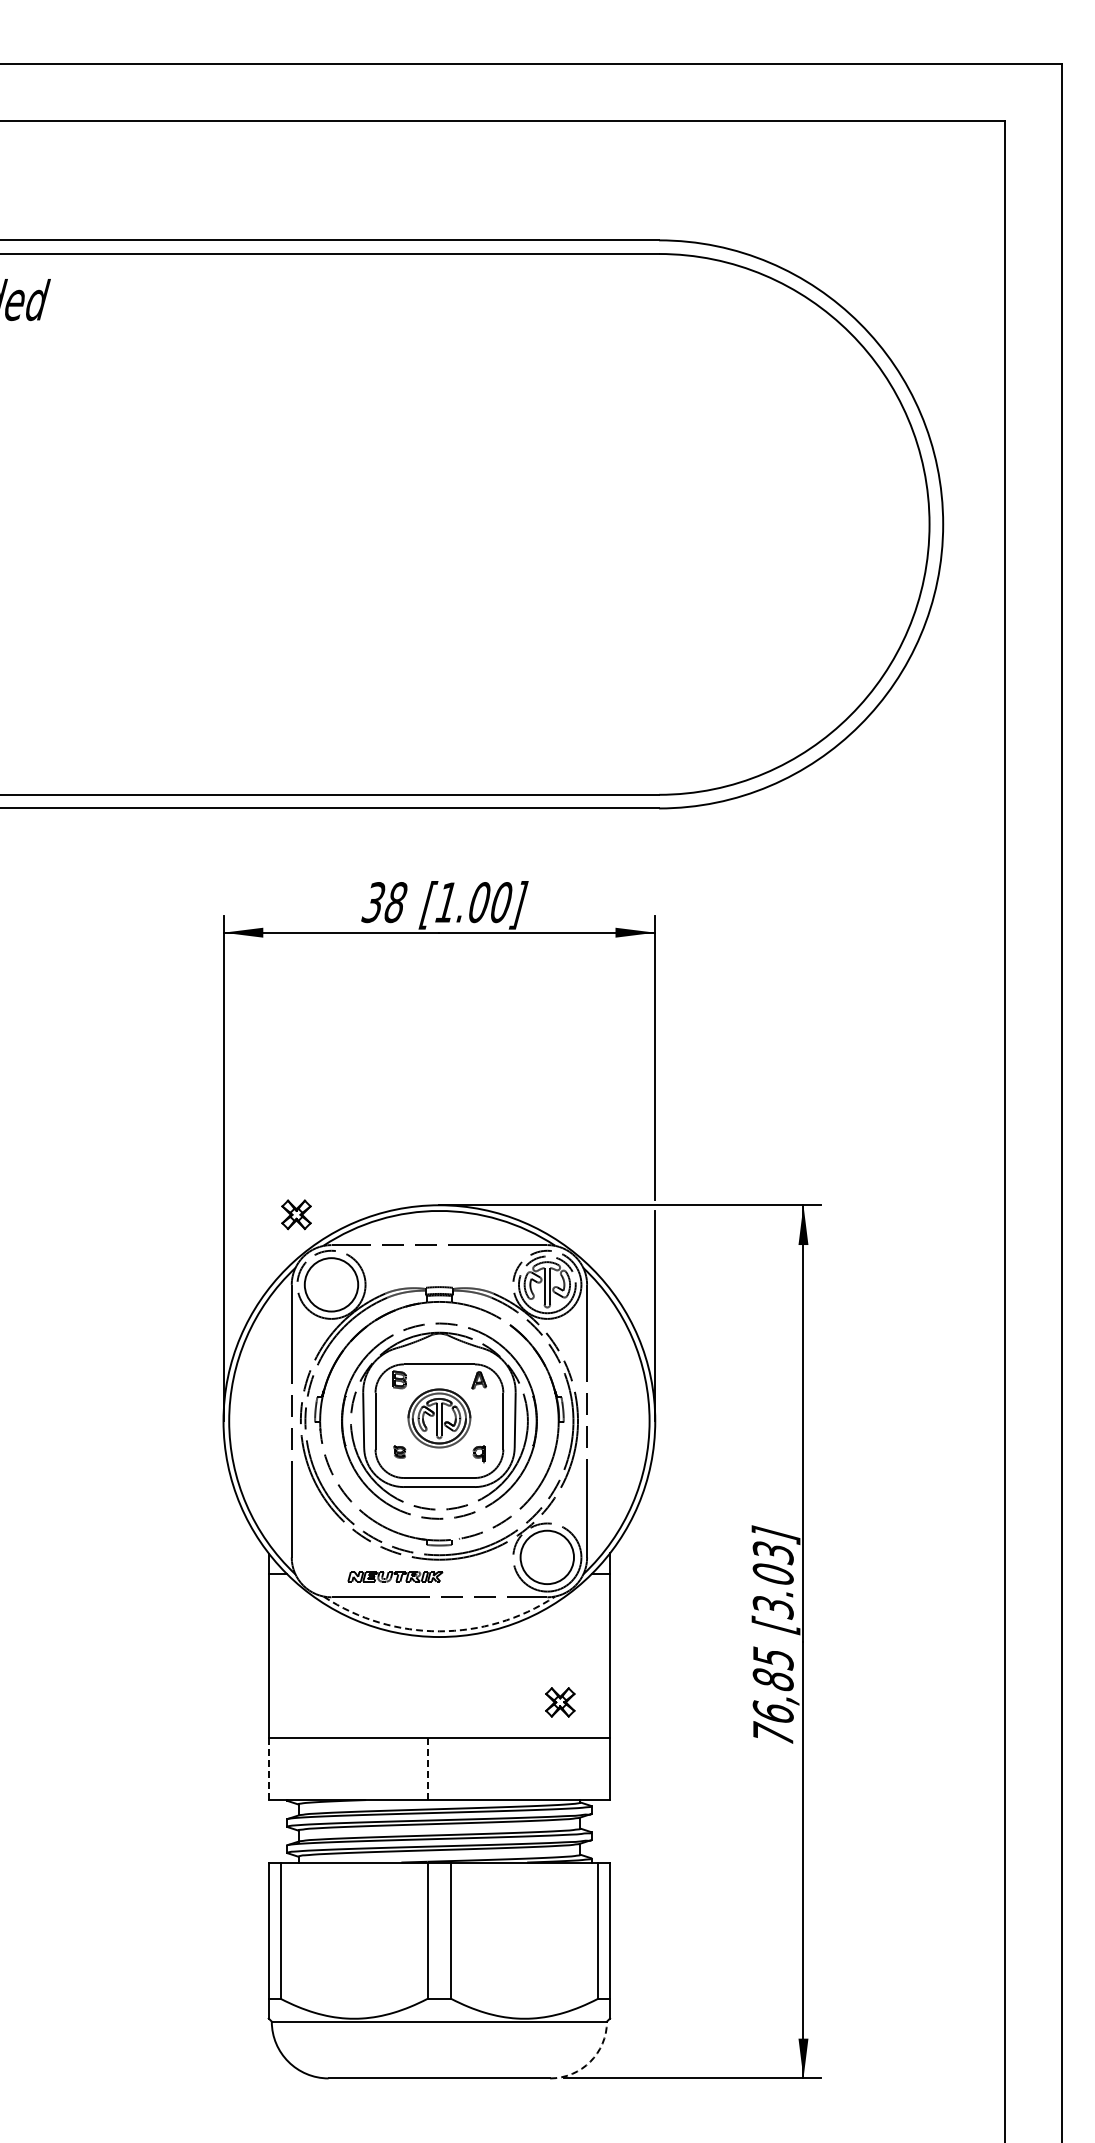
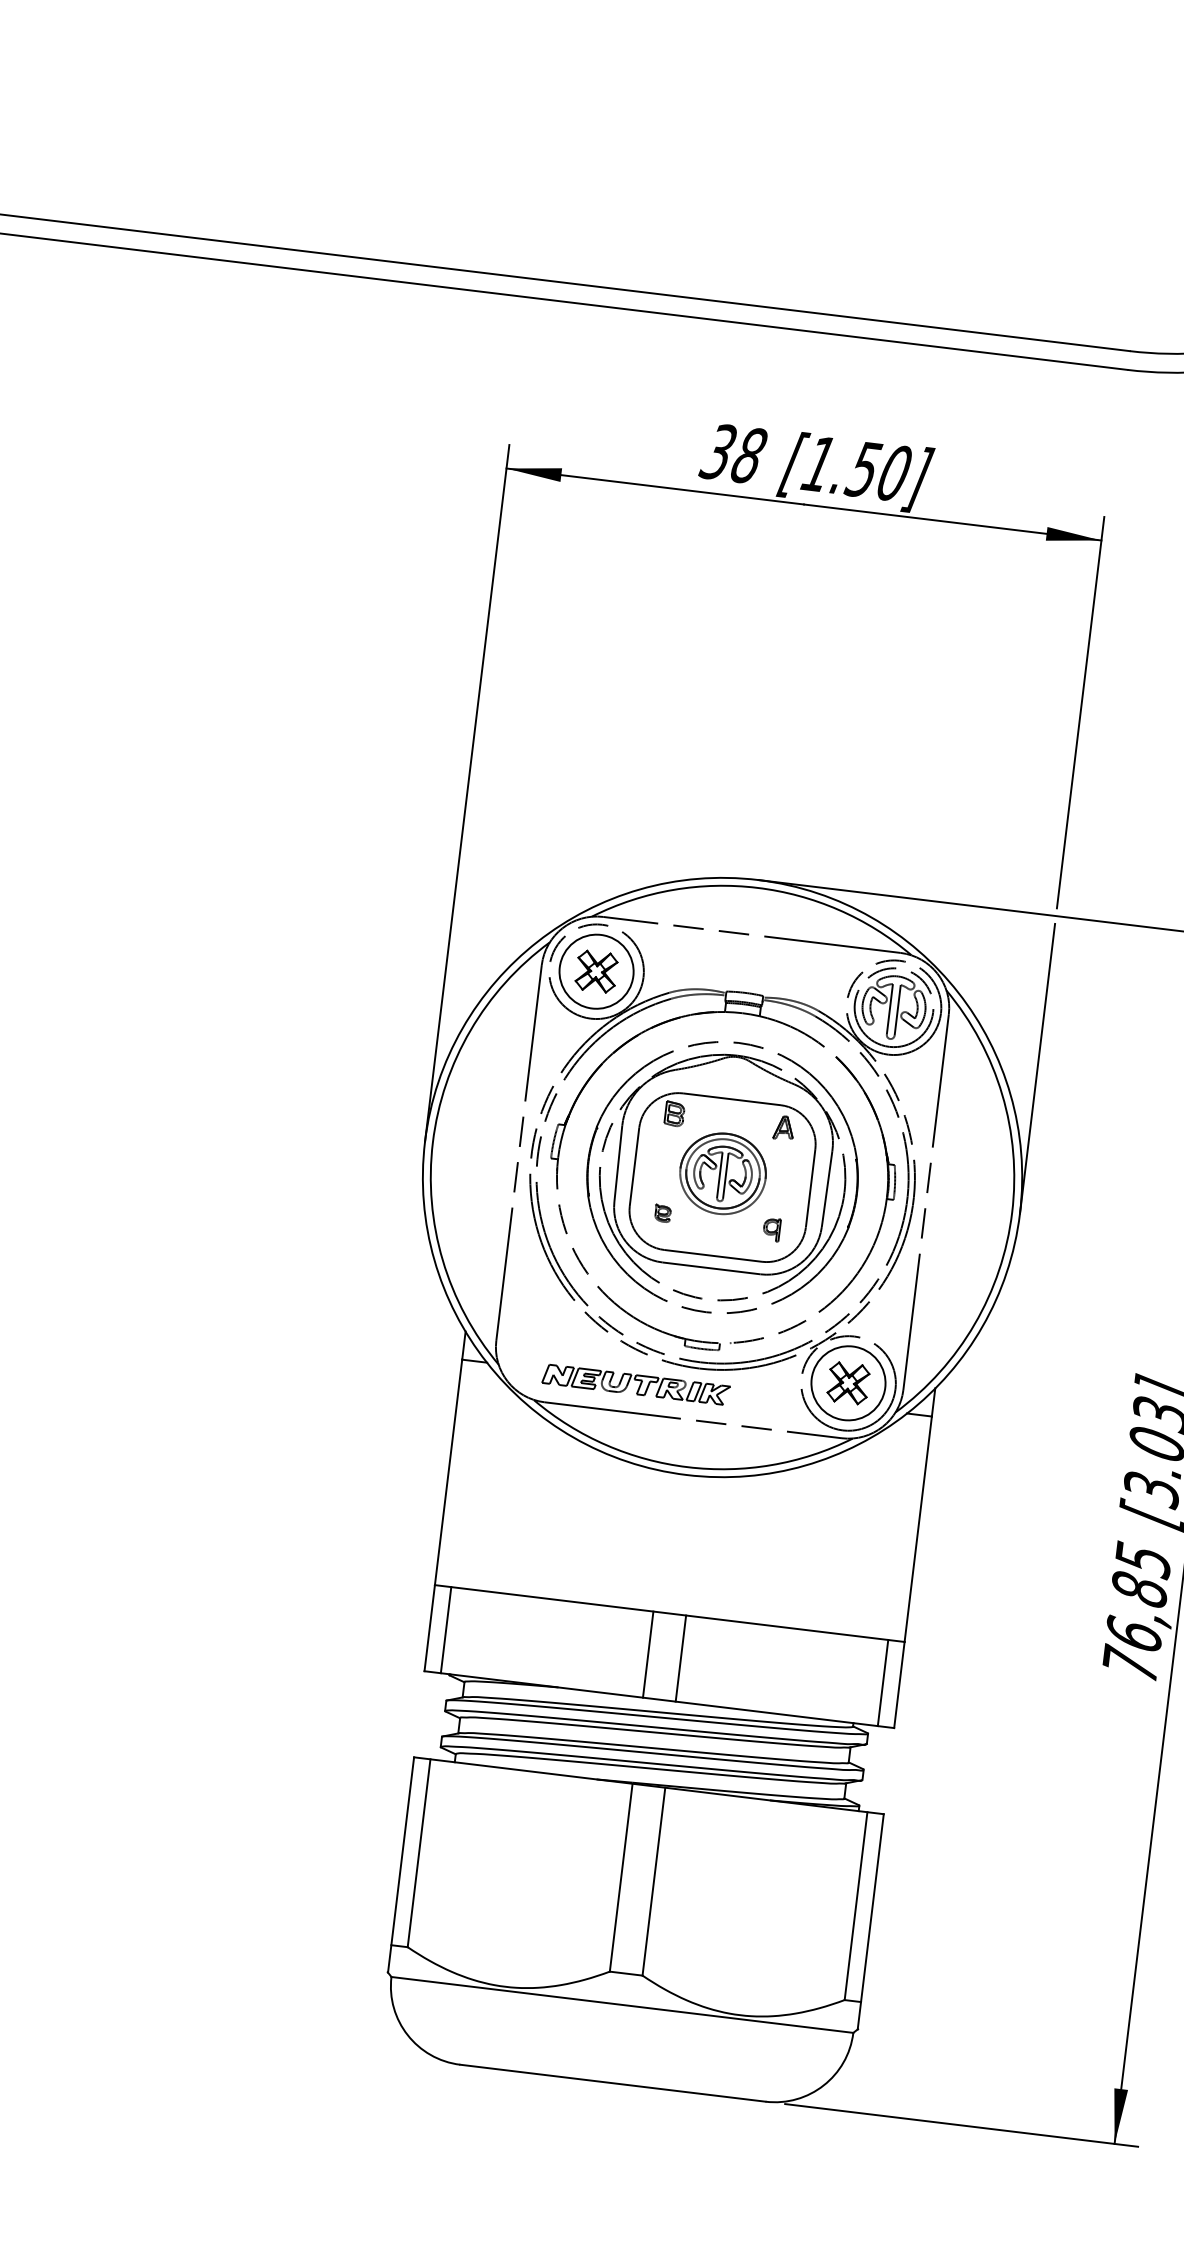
text: (478, 902) -> (862, 469), [1.00] -> [1.50]
part: (296, 1214) -> (596, 971), moved
part: (395, 1576) -> (636, 1384), size x1.43
arc: (439, 1631) -> (687, 1467), dashed -> solid
part: (560, 1702) -> (848, 1383), moved
line: (280, 1768) -> (445, 1629), added
line: (451, 1768) -> (681, 1658), added
line: (597, 1768) -> (882, 1682), added
line: (268, 1769) -> (428, 1629), dashed -> solid
line: (427, 1769) -> (648, 1655), dashed -> solid
arc: (590, 2061) -> (823, 2085), dashed -> solid

